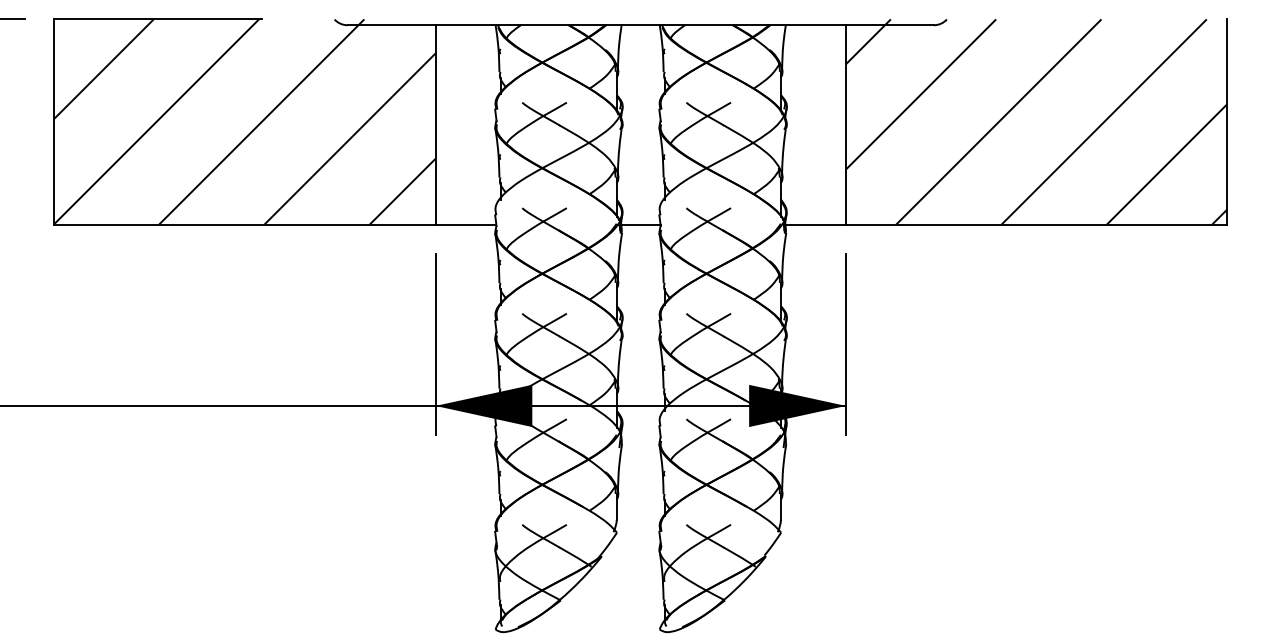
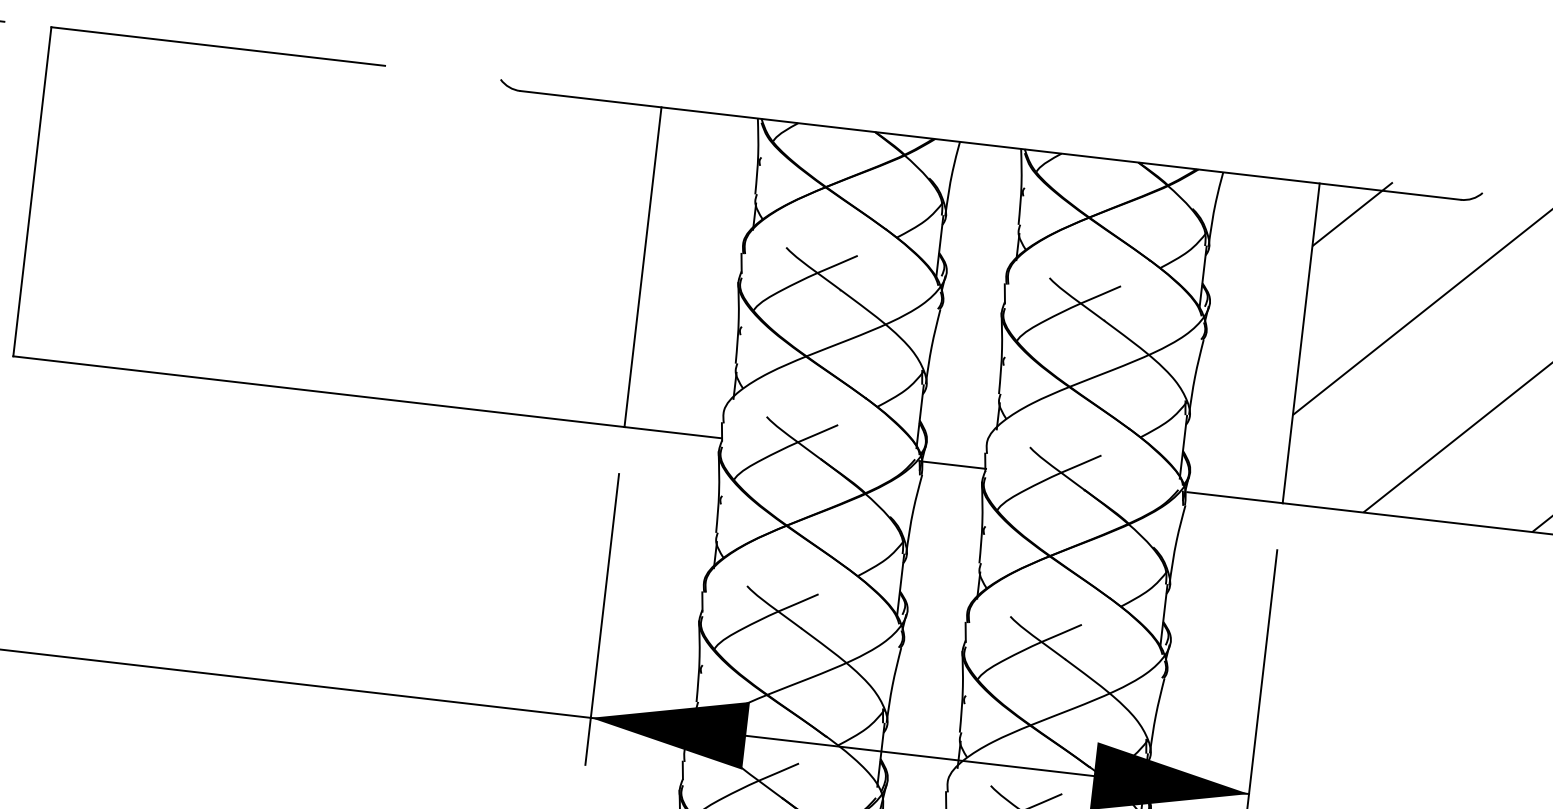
hatch: (244, 121) -> (337, 226), removed

